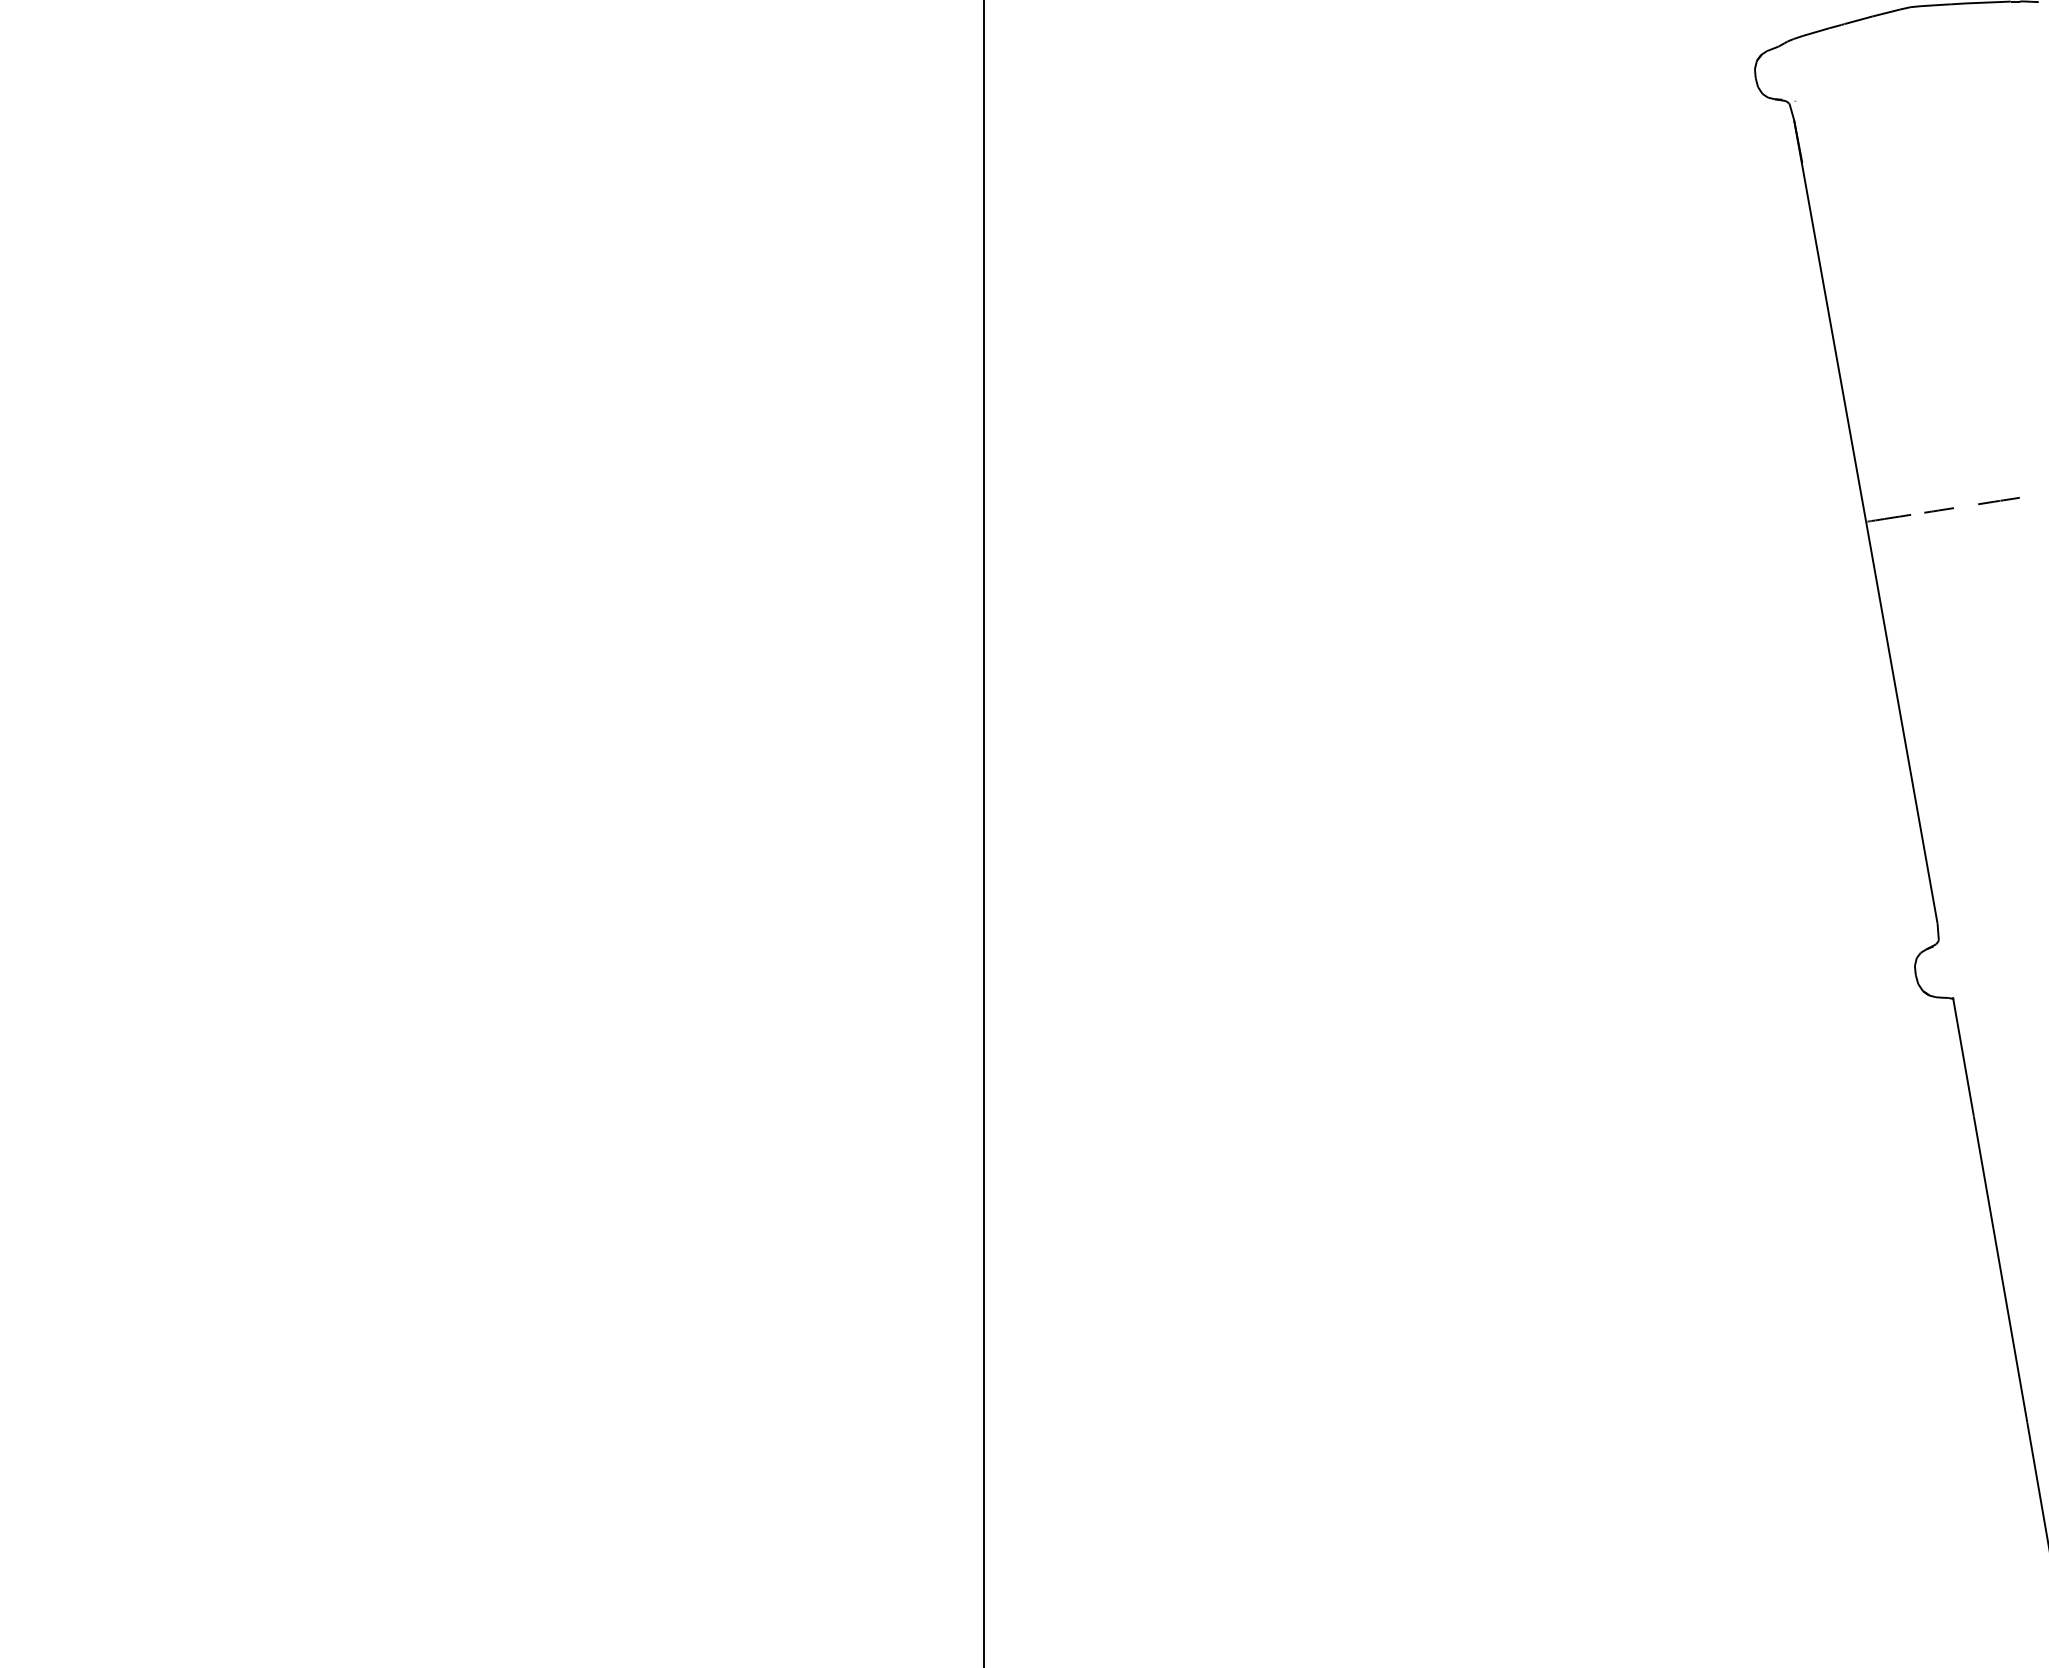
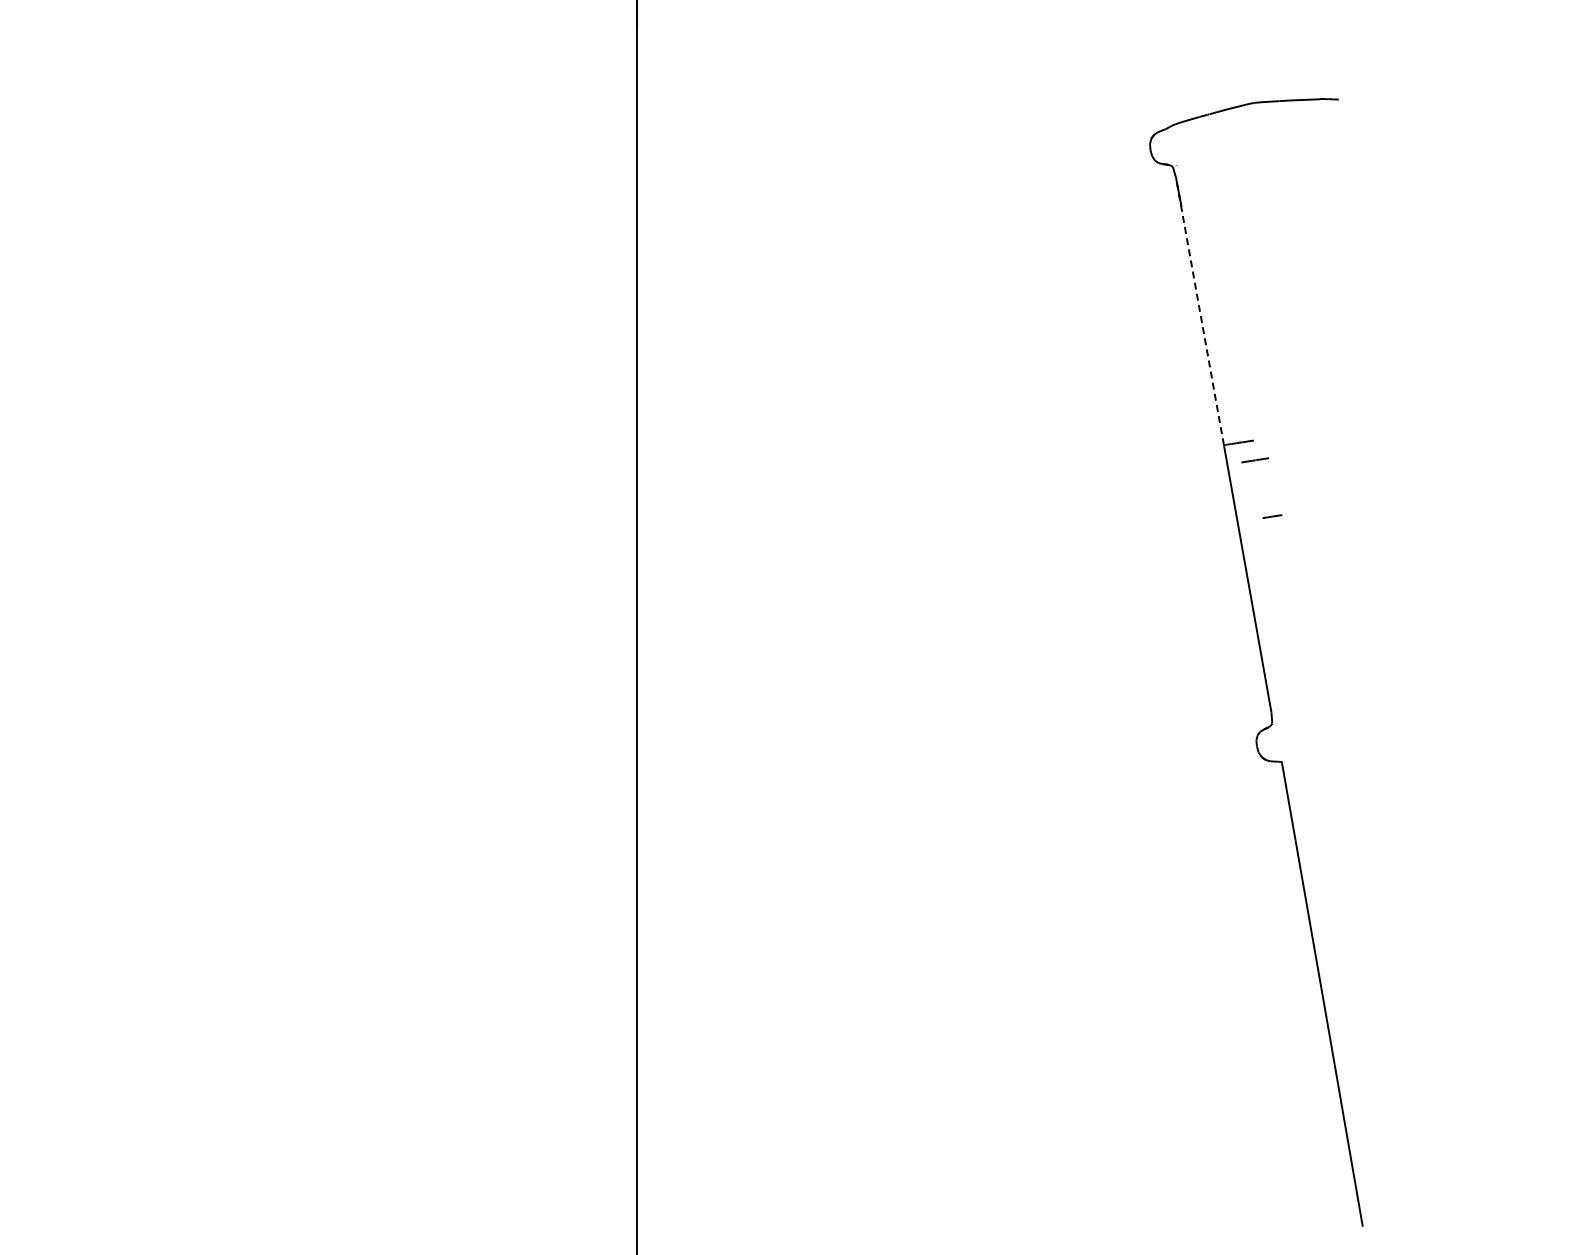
line: (1830, 320) -> (1200, 311), solid -> dashed
line: (1999, 501) -> (1255, 460), moved
line: (1939, 510) -> (1272, 516), moved

